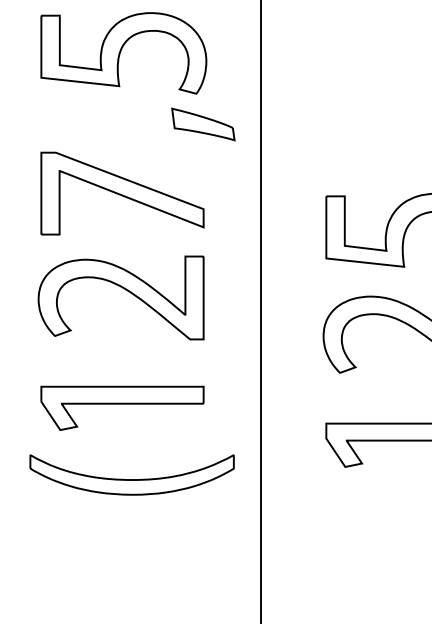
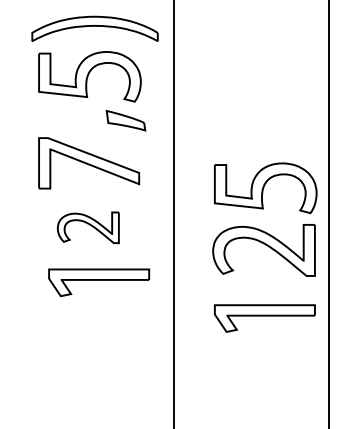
part: (202, 124) -> (125, 120), moved
part: (121, 297) -> (88, 227), size x0.6
part: (123, 407) -> (99, 282), moved
part: (131, 474) -> (94, 336), removed

